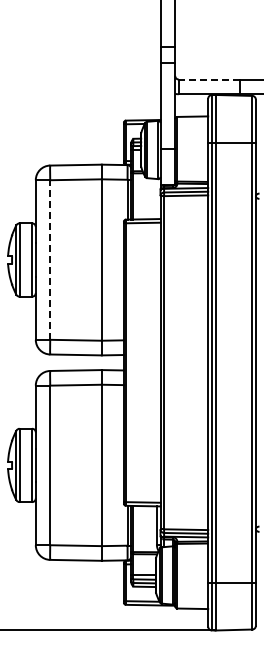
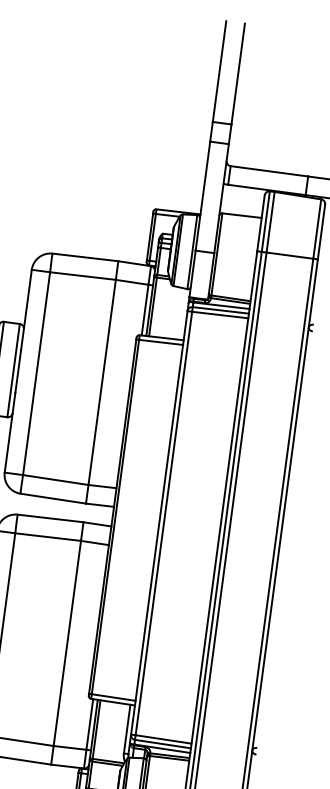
line: (208, 79) -> (268, 171), dashed -> solid
line: (50, 260) -> (36, 374), dashed -> solid

